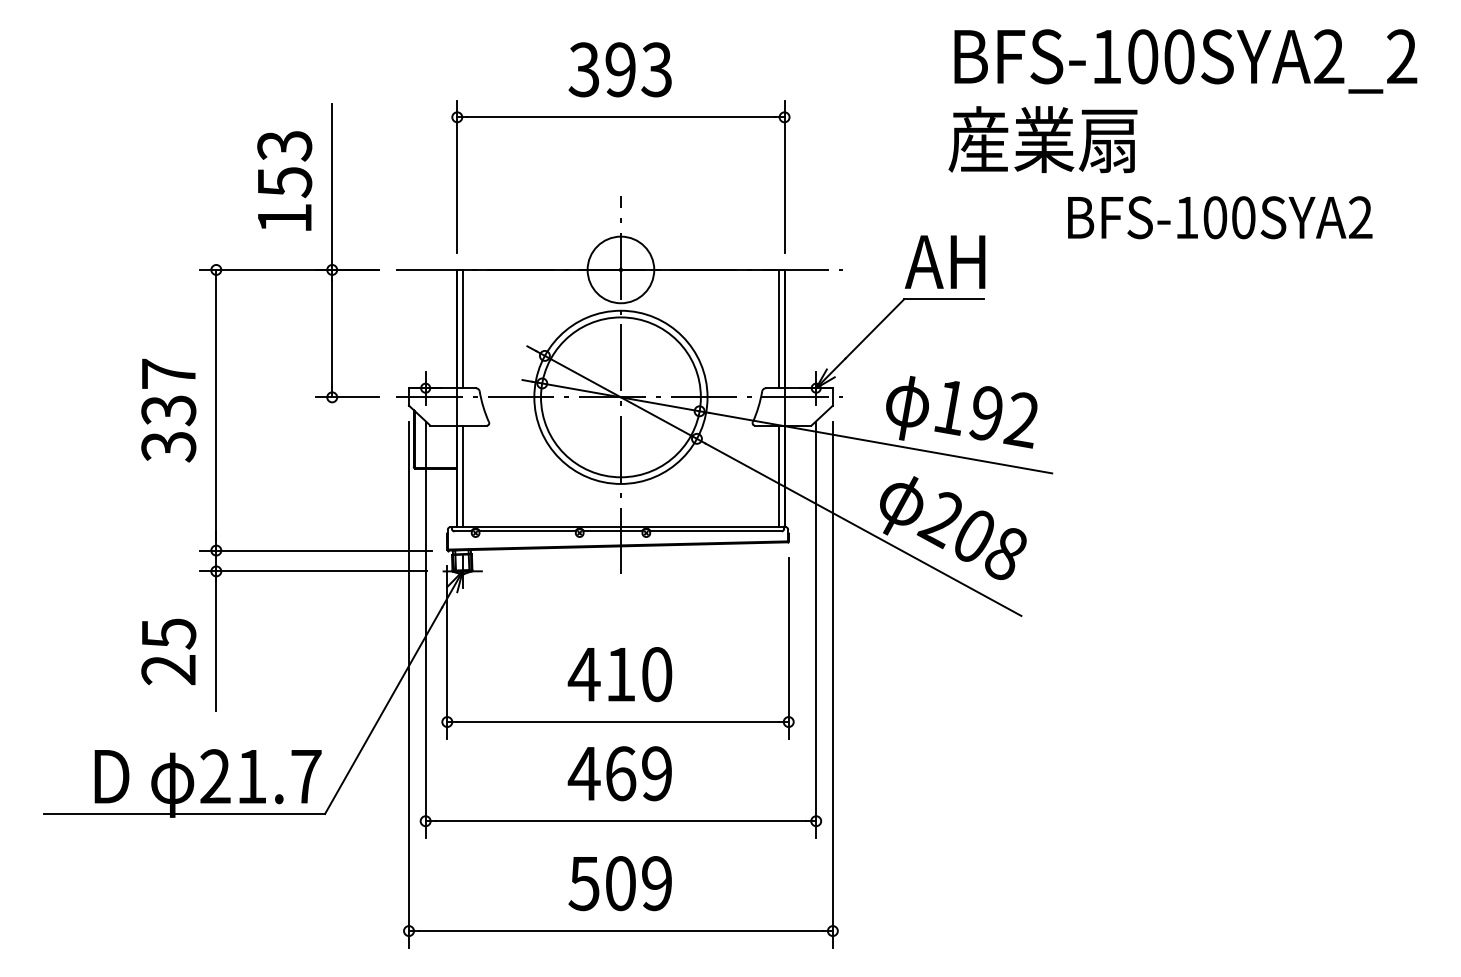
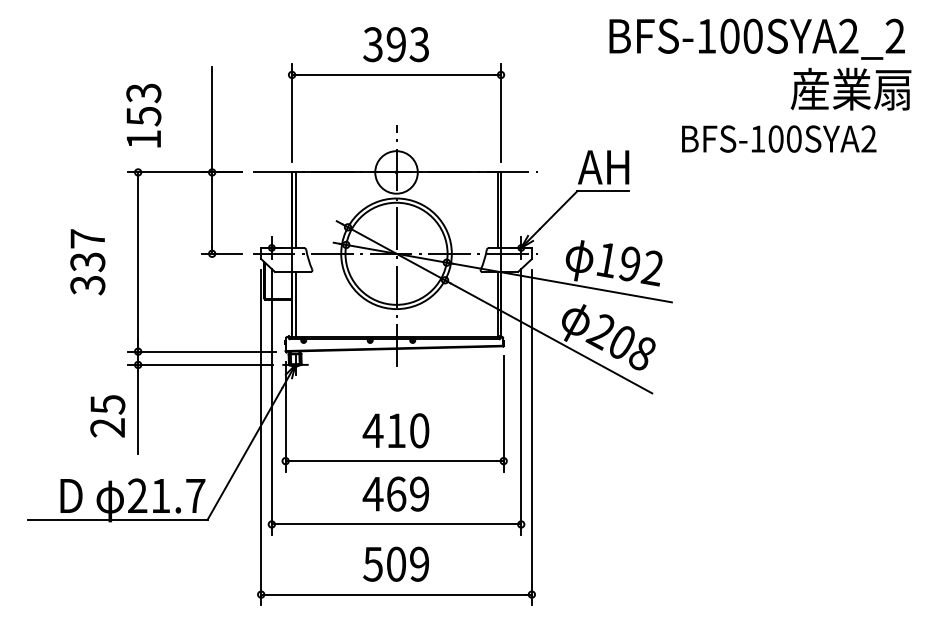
text: (1042, 138) -> (850, 88), moved
text: (284, 180) -> (143, 115), moved
text: (168, 410) -> (87, 262), moved

